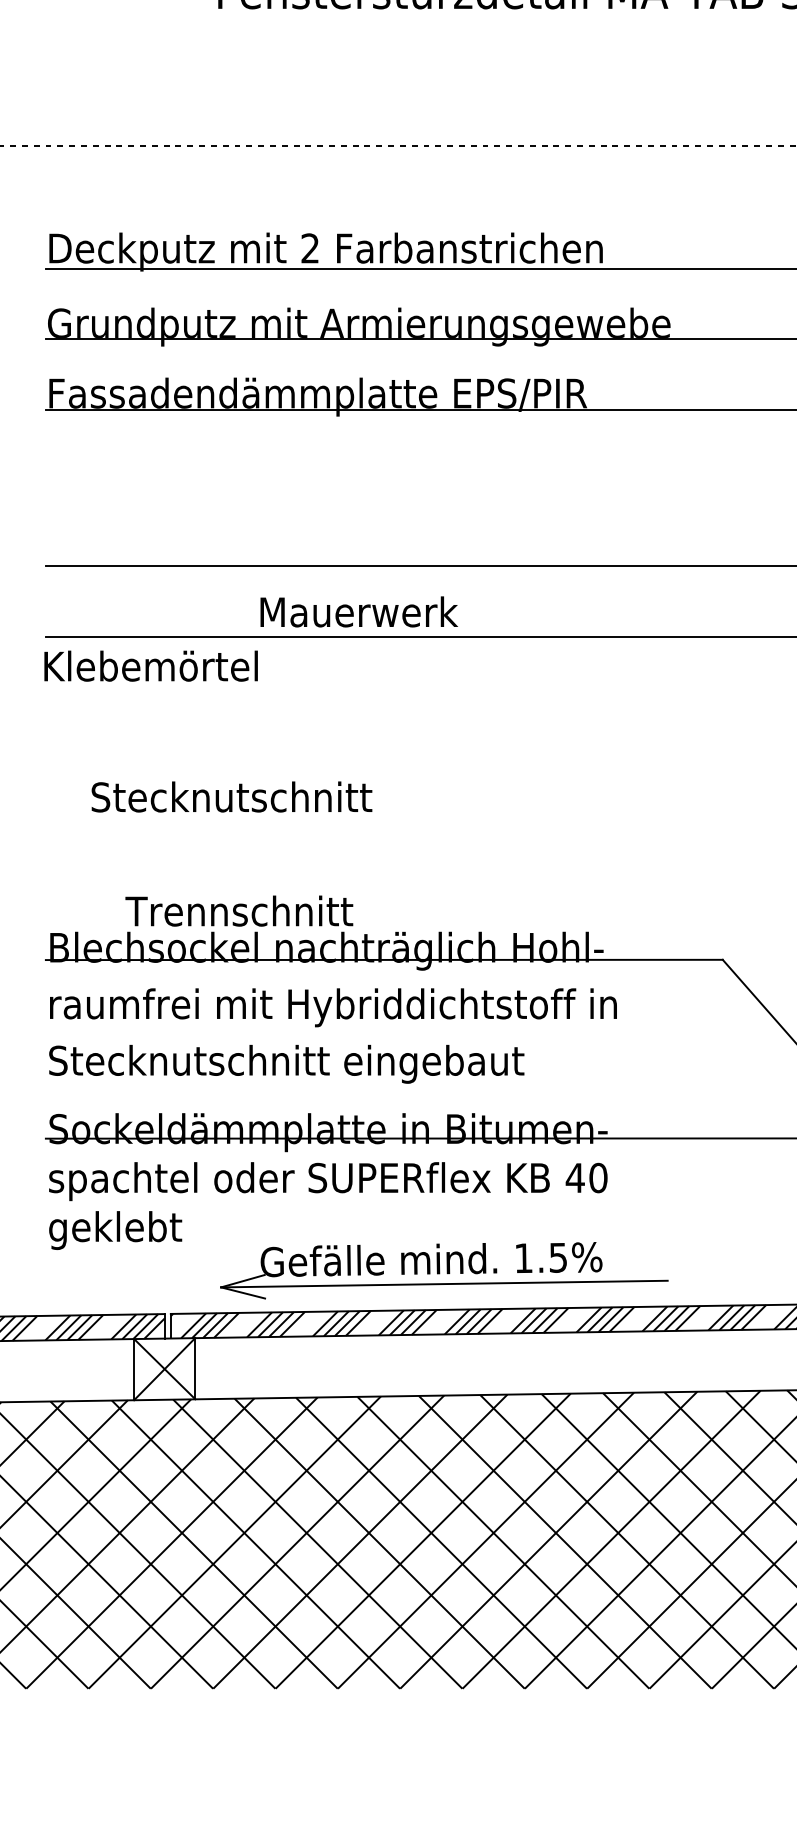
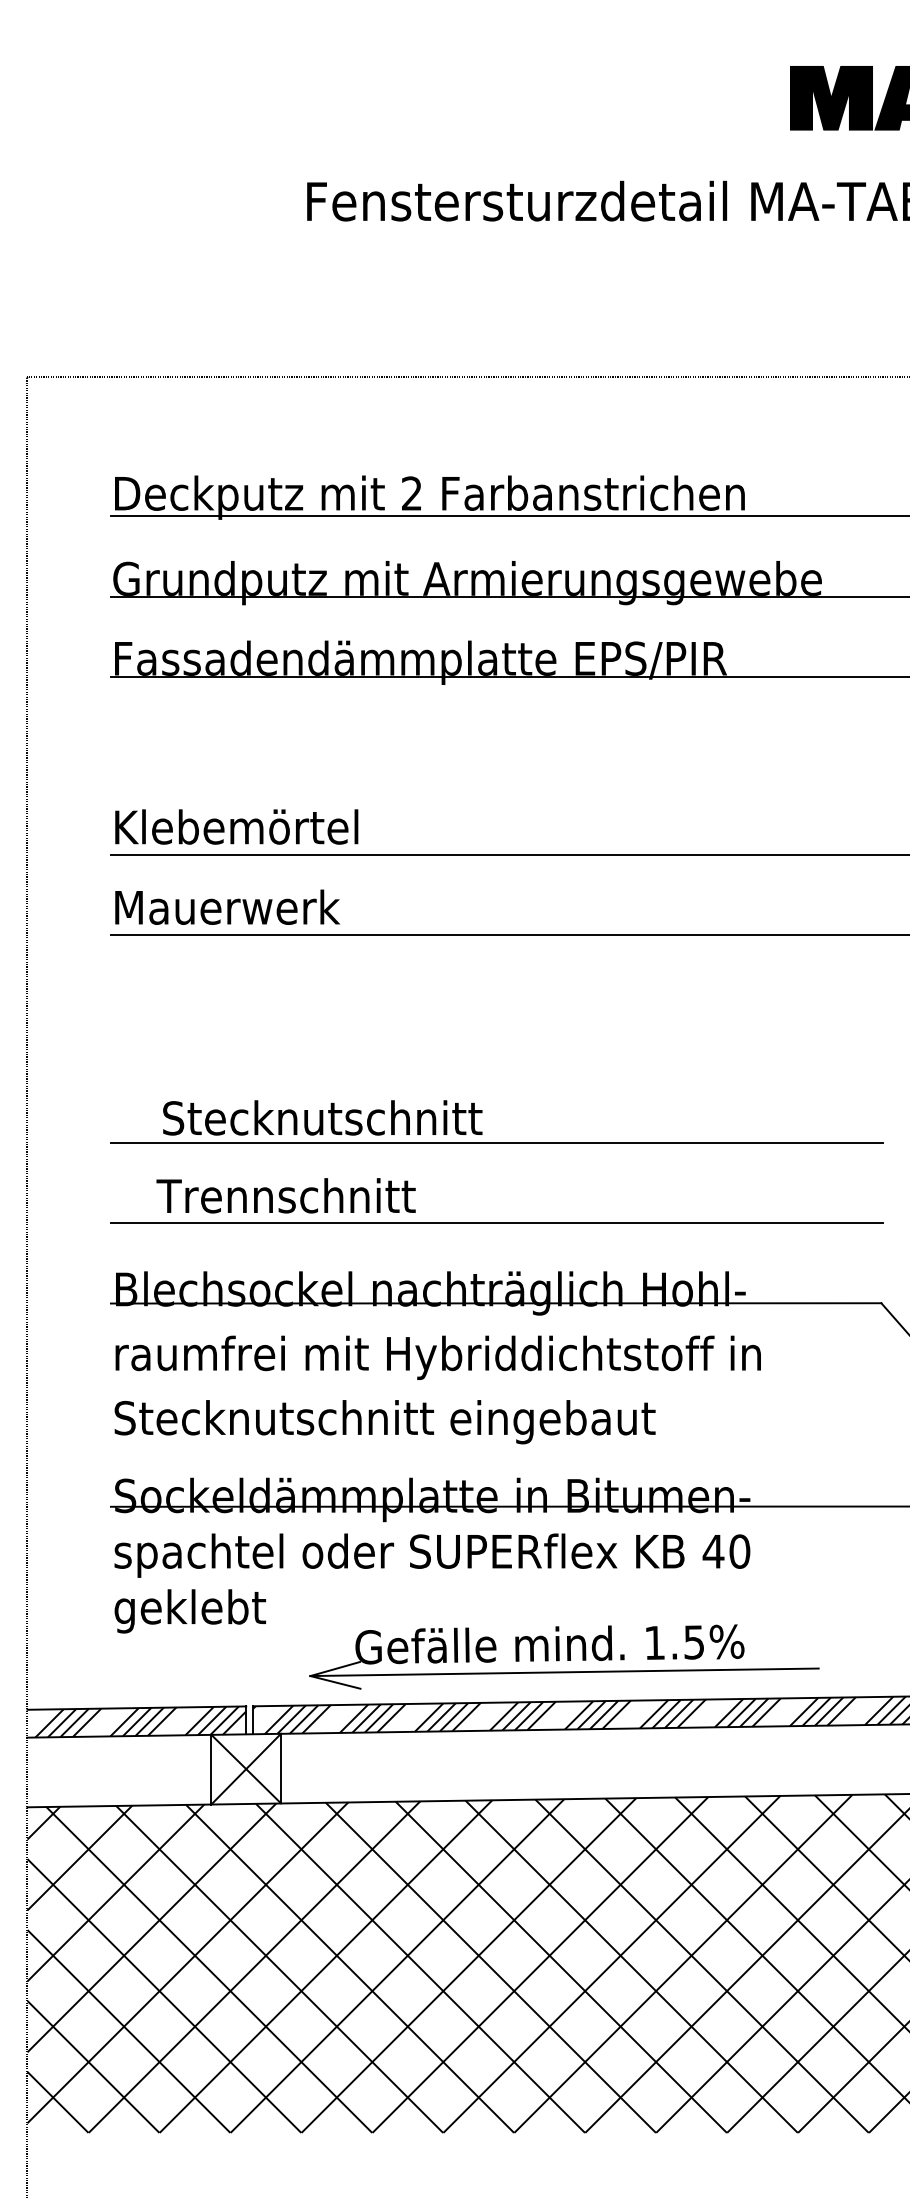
text: (359, 611) -> (227, 906), moved
text: (150, 665) -> (236, 826), moved
line: (384, 819) -> (496, 1143), added
line: (384, 889) -> (496, 1223), added
text: (238, 910) -> (285, 1195), moved

